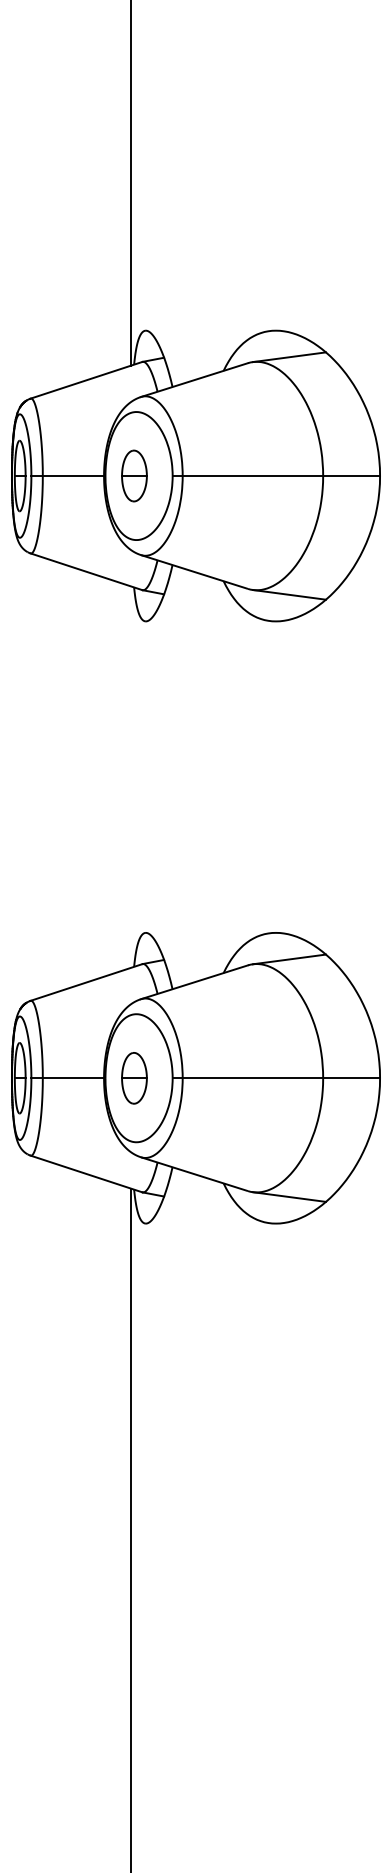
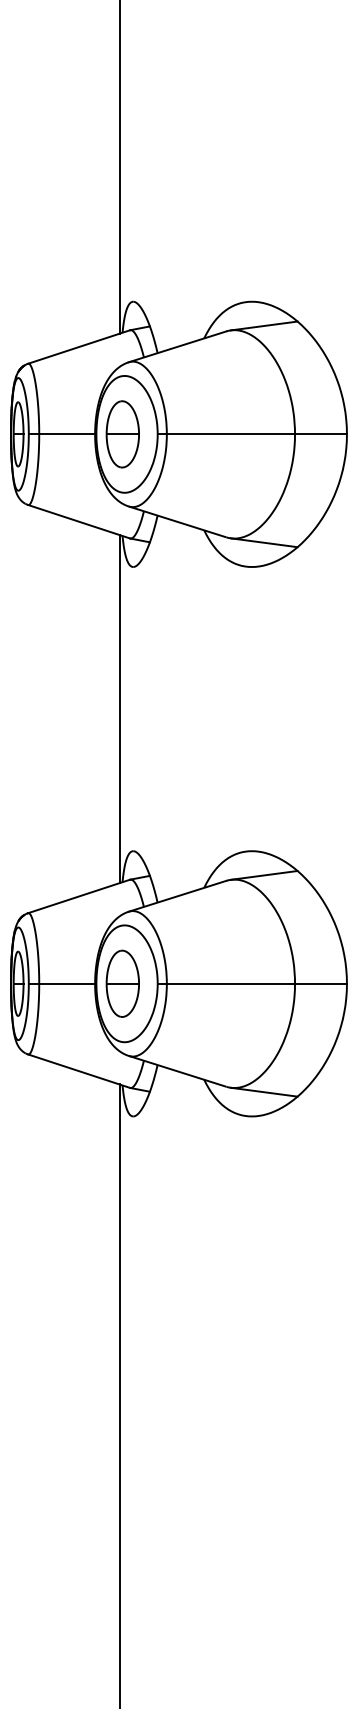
part: (134, 475) -> (122, 433), size x1.43
line: (130, 776) -> (119, 708), added
part: (134, 1078) -> (122, 984), size x1.43

